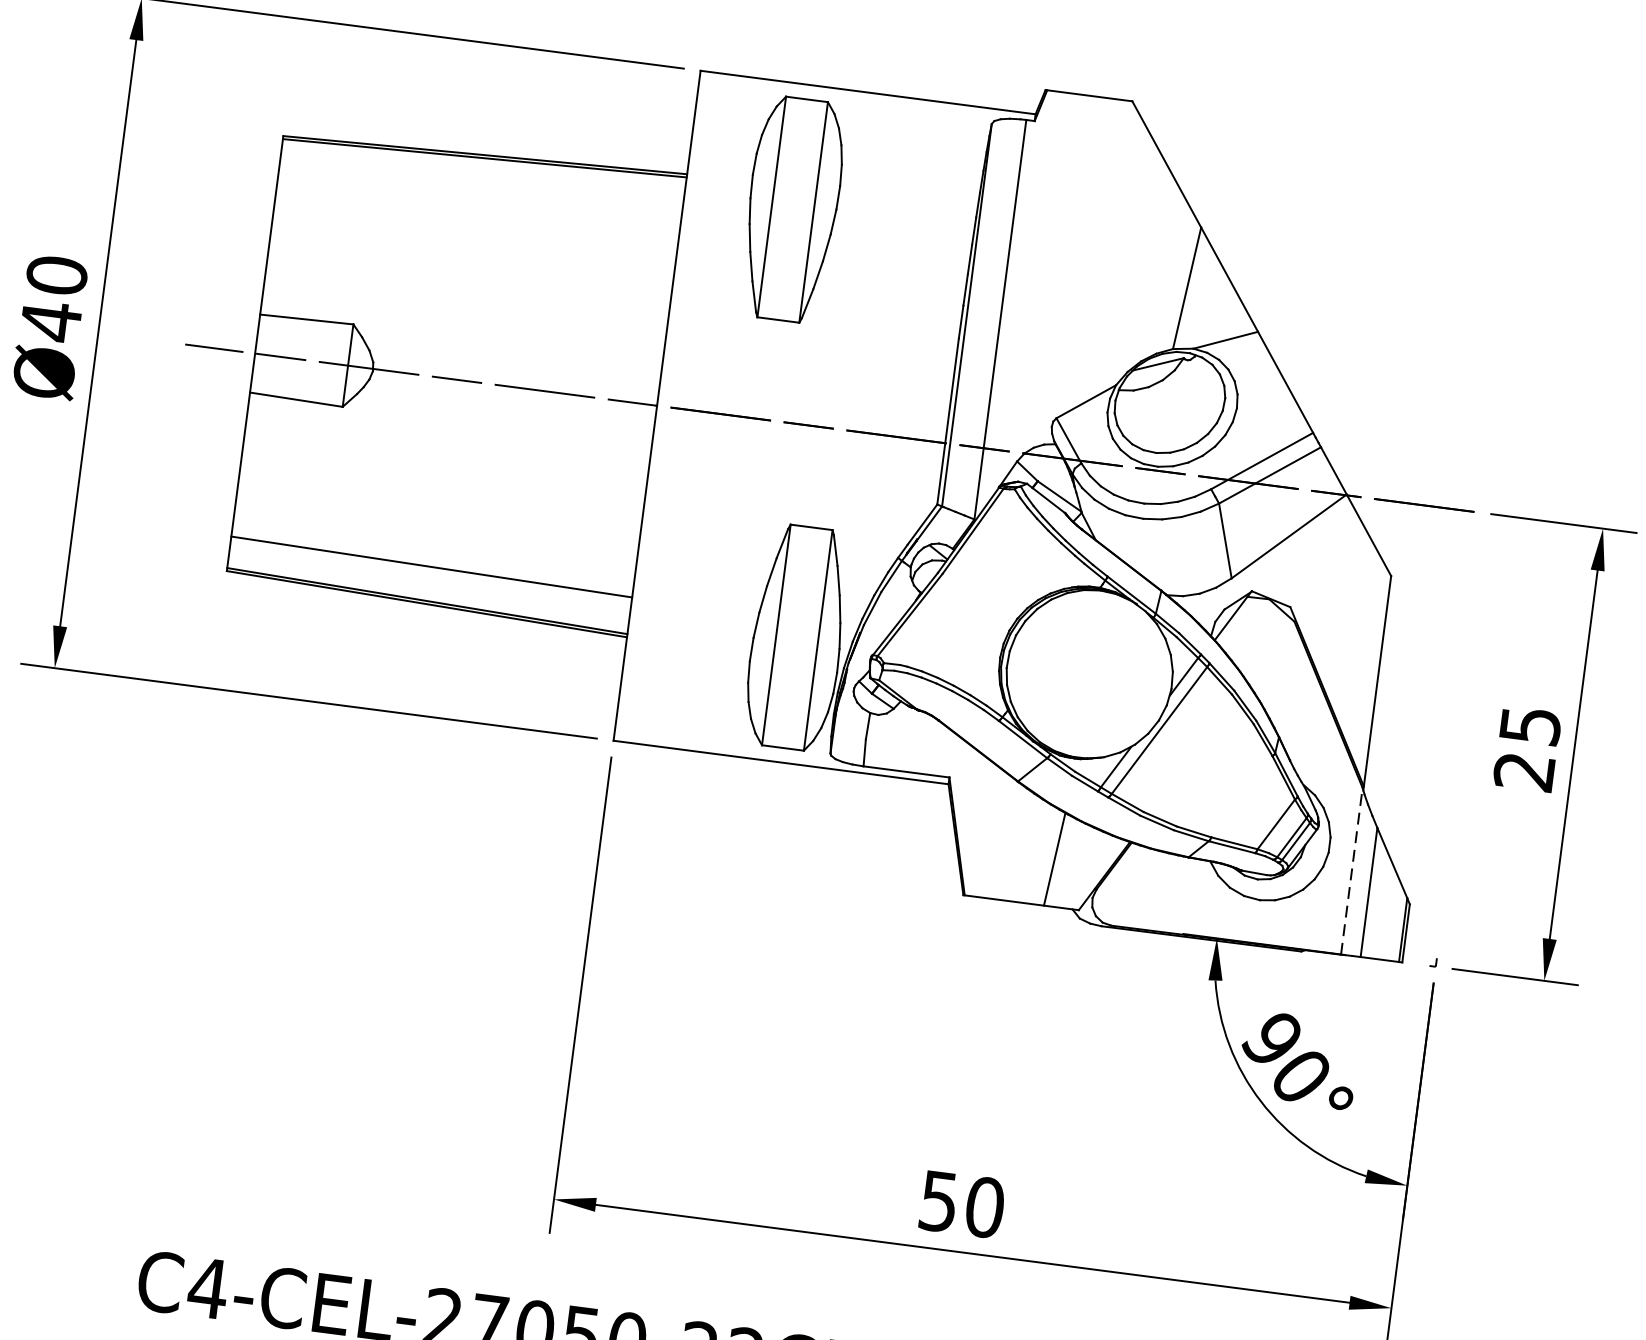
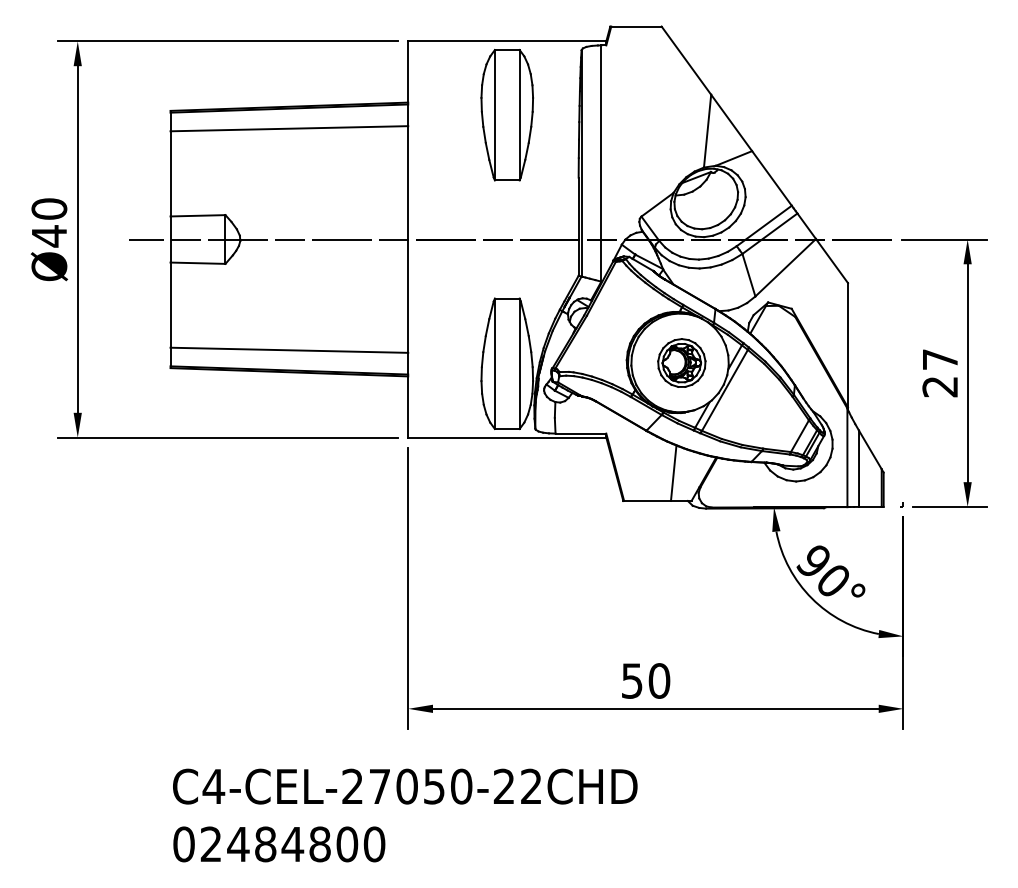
line: (480, 191) -> (289, 128), added
part: (791, 209) -> (506, 115), moved
part: (1092, 673) -> (681, 362), added
text: (1530, 725) -> (940, 359), 25 -> 27
line: (1352, 870) -> (847, 457), dashed -> solid

